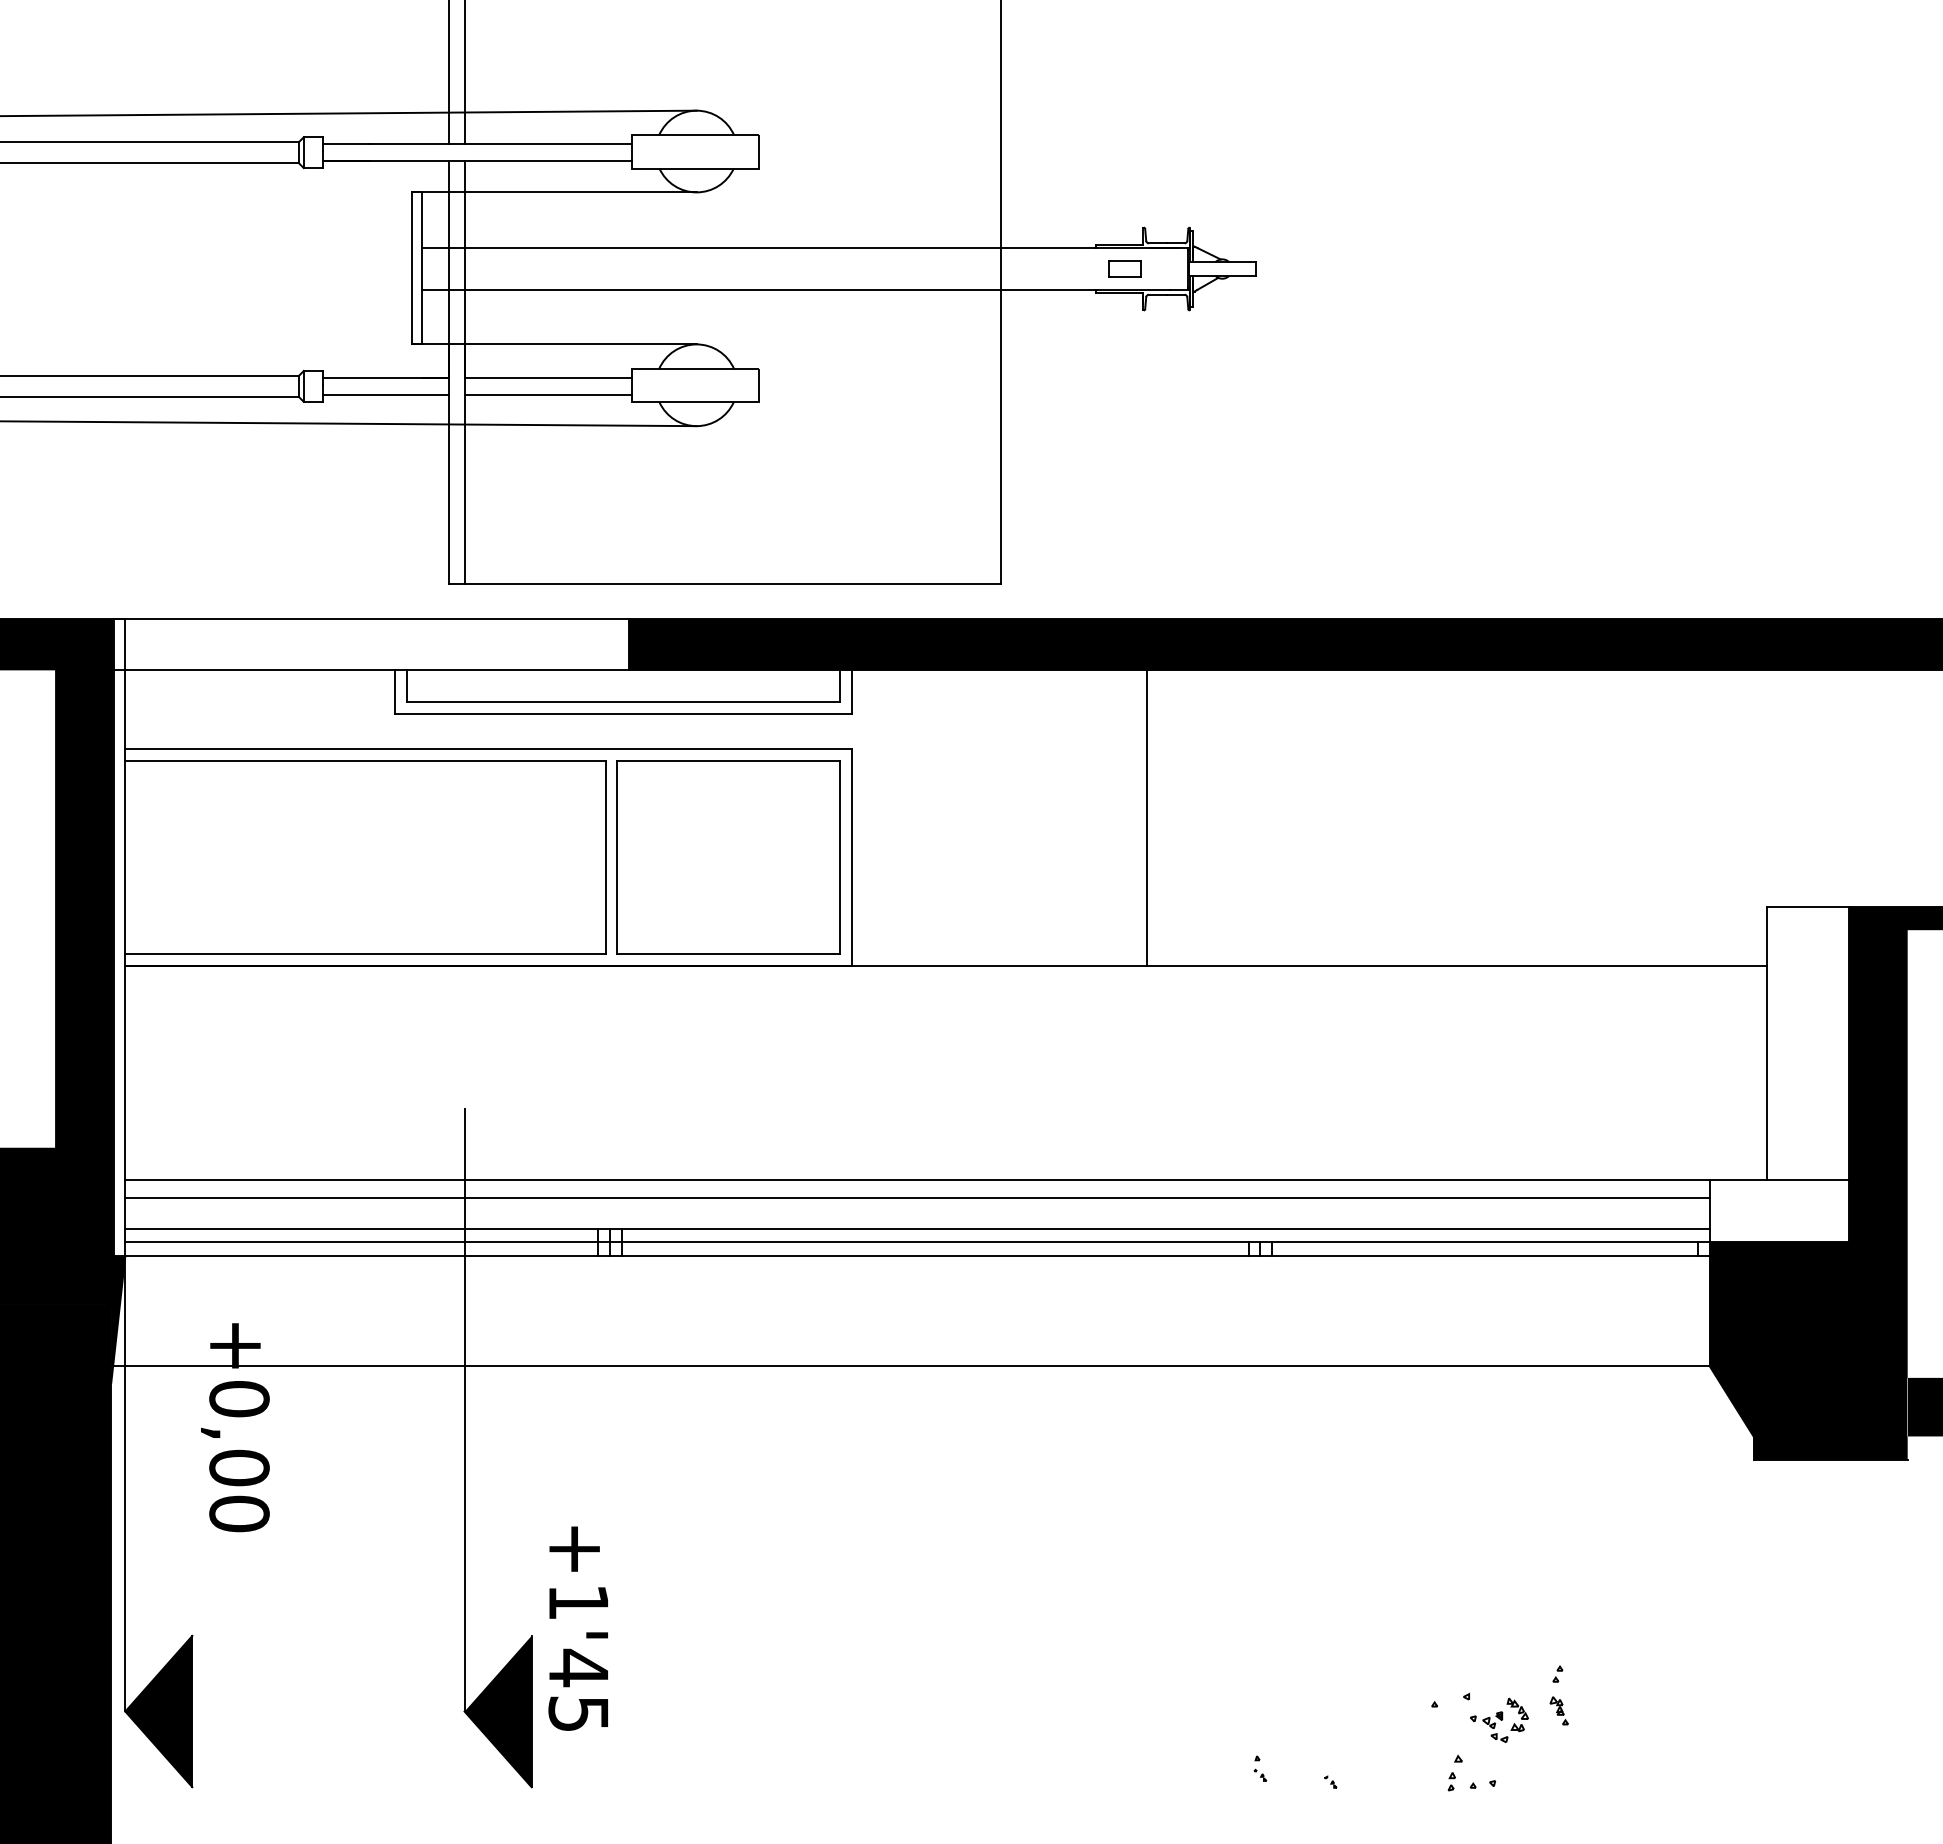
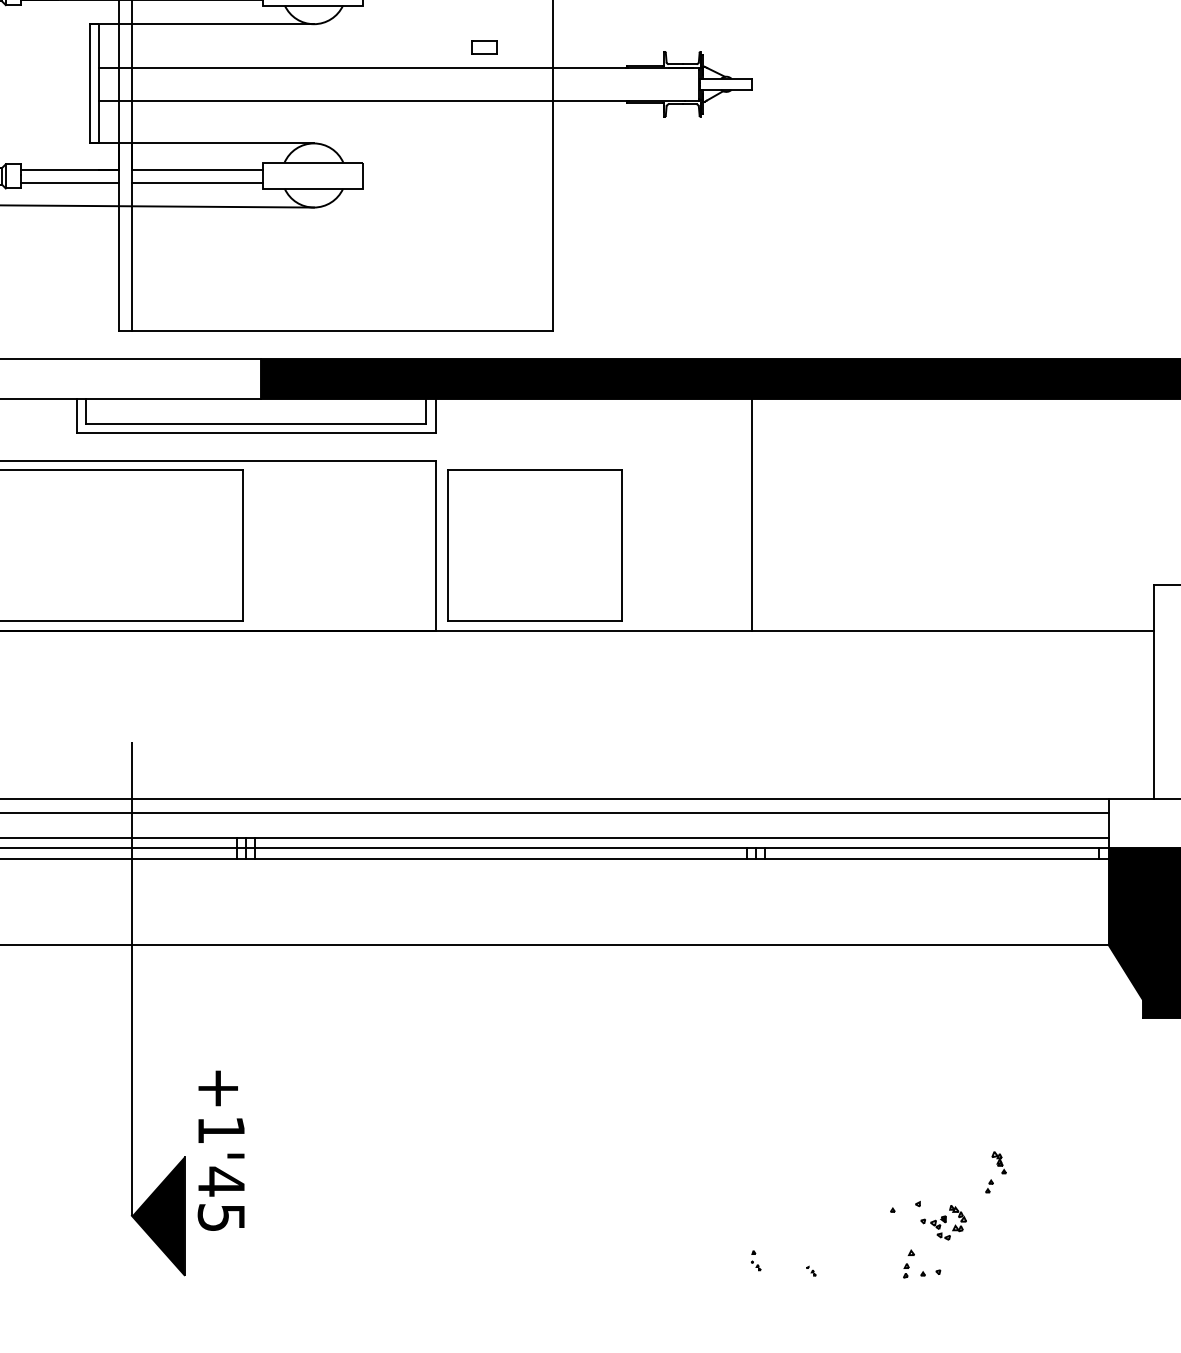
part: (1124, 268) -> (484, 47), moved
line: (1146, 817) -> (751, 514), moved
part: (728, 857) -> (535, 545), moved
part: (1558, 1710) -> (998, 1162), moved

